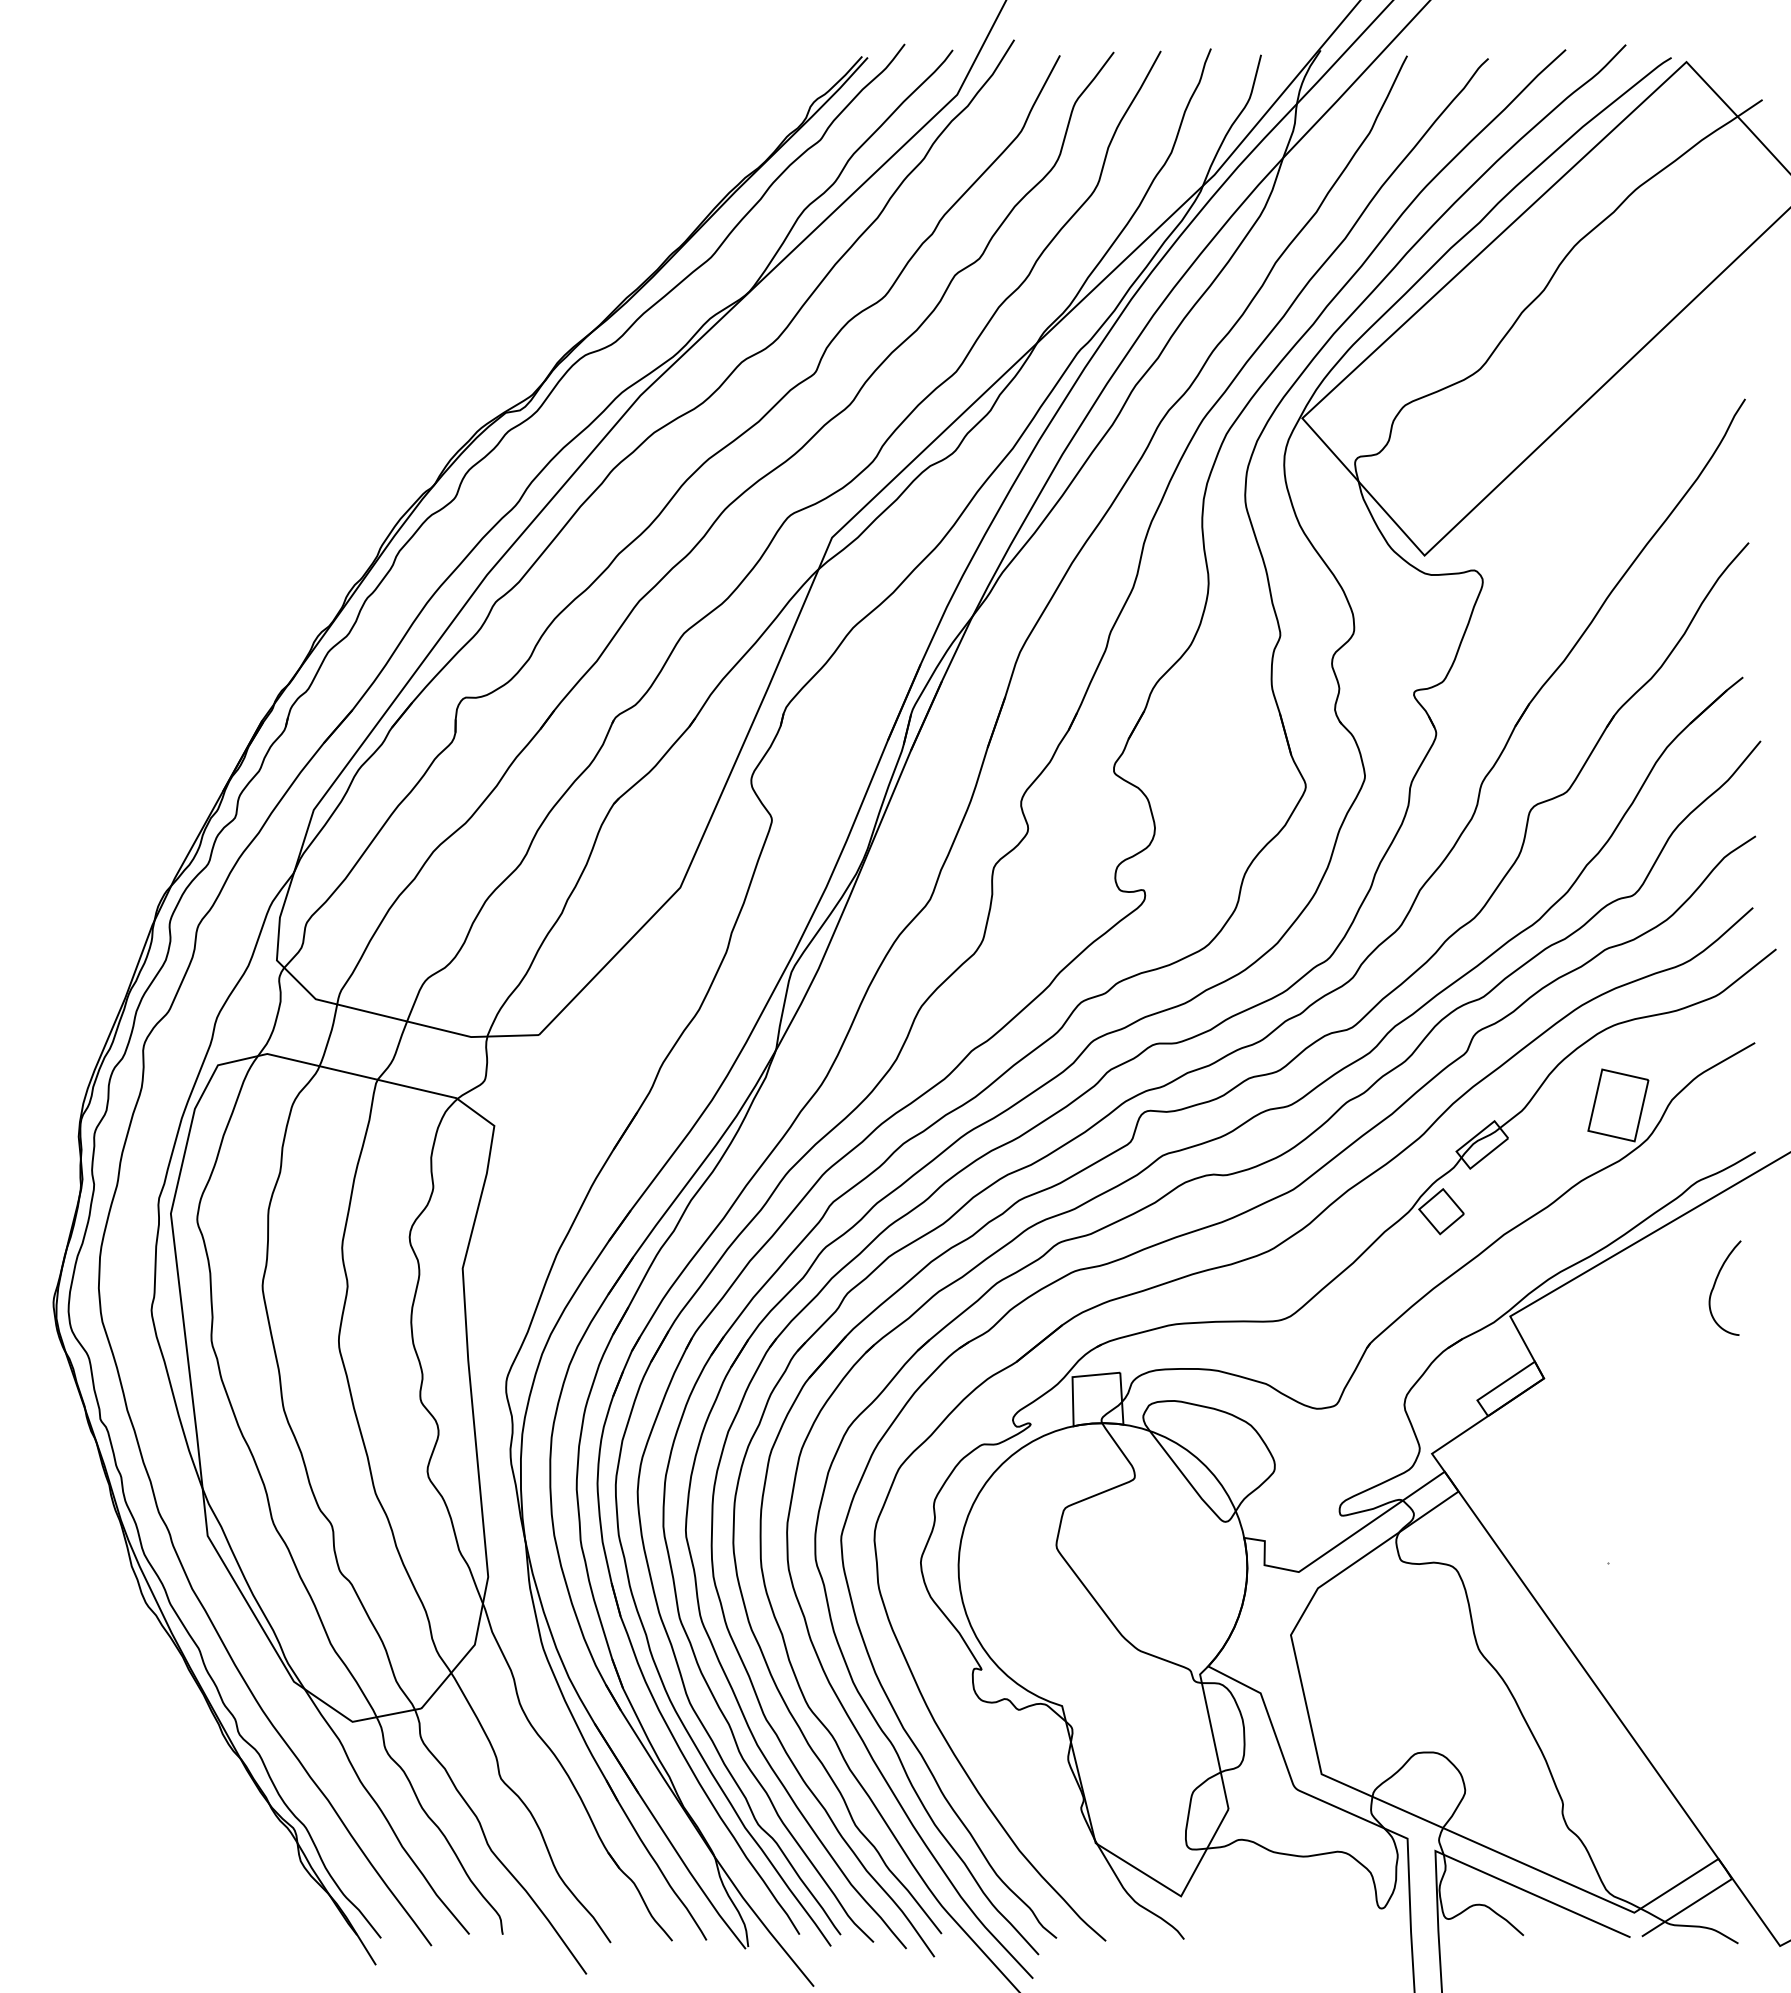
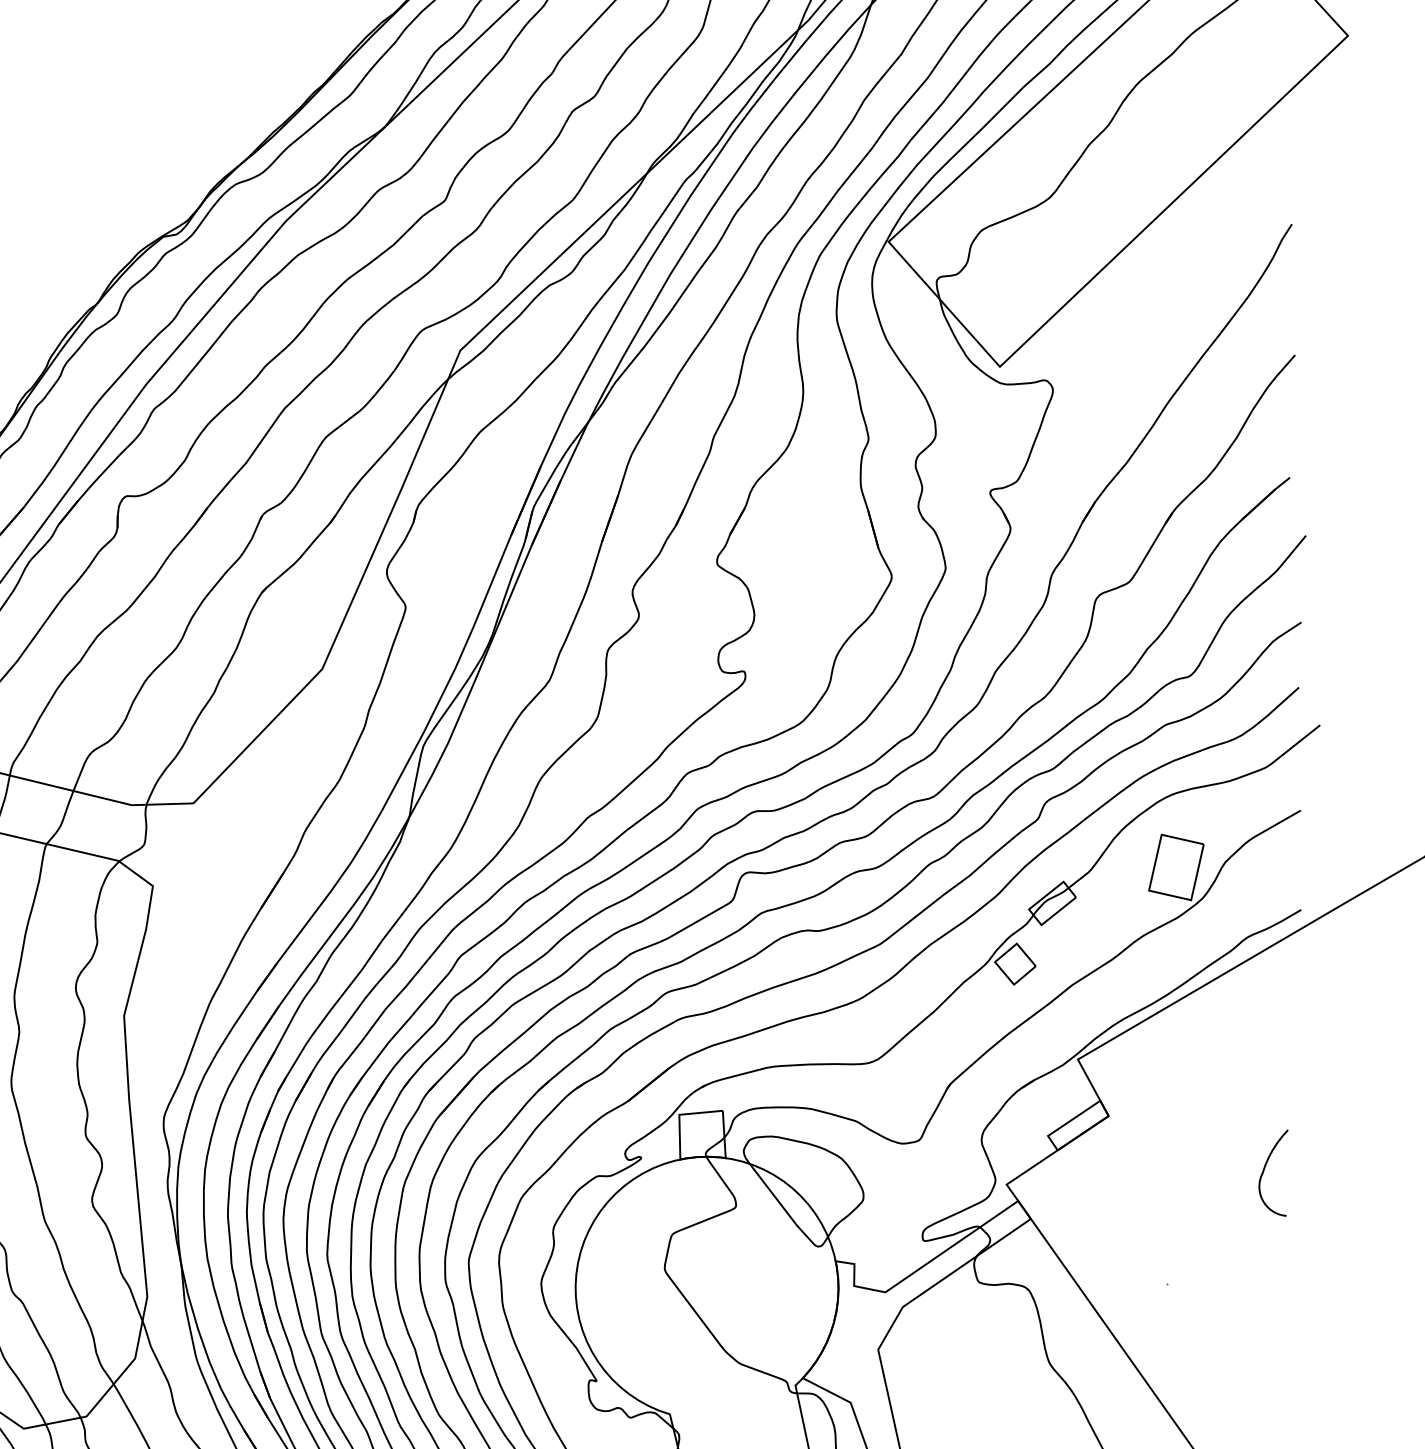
curve: (1715, 1285) -> (1264, 1170), moved

